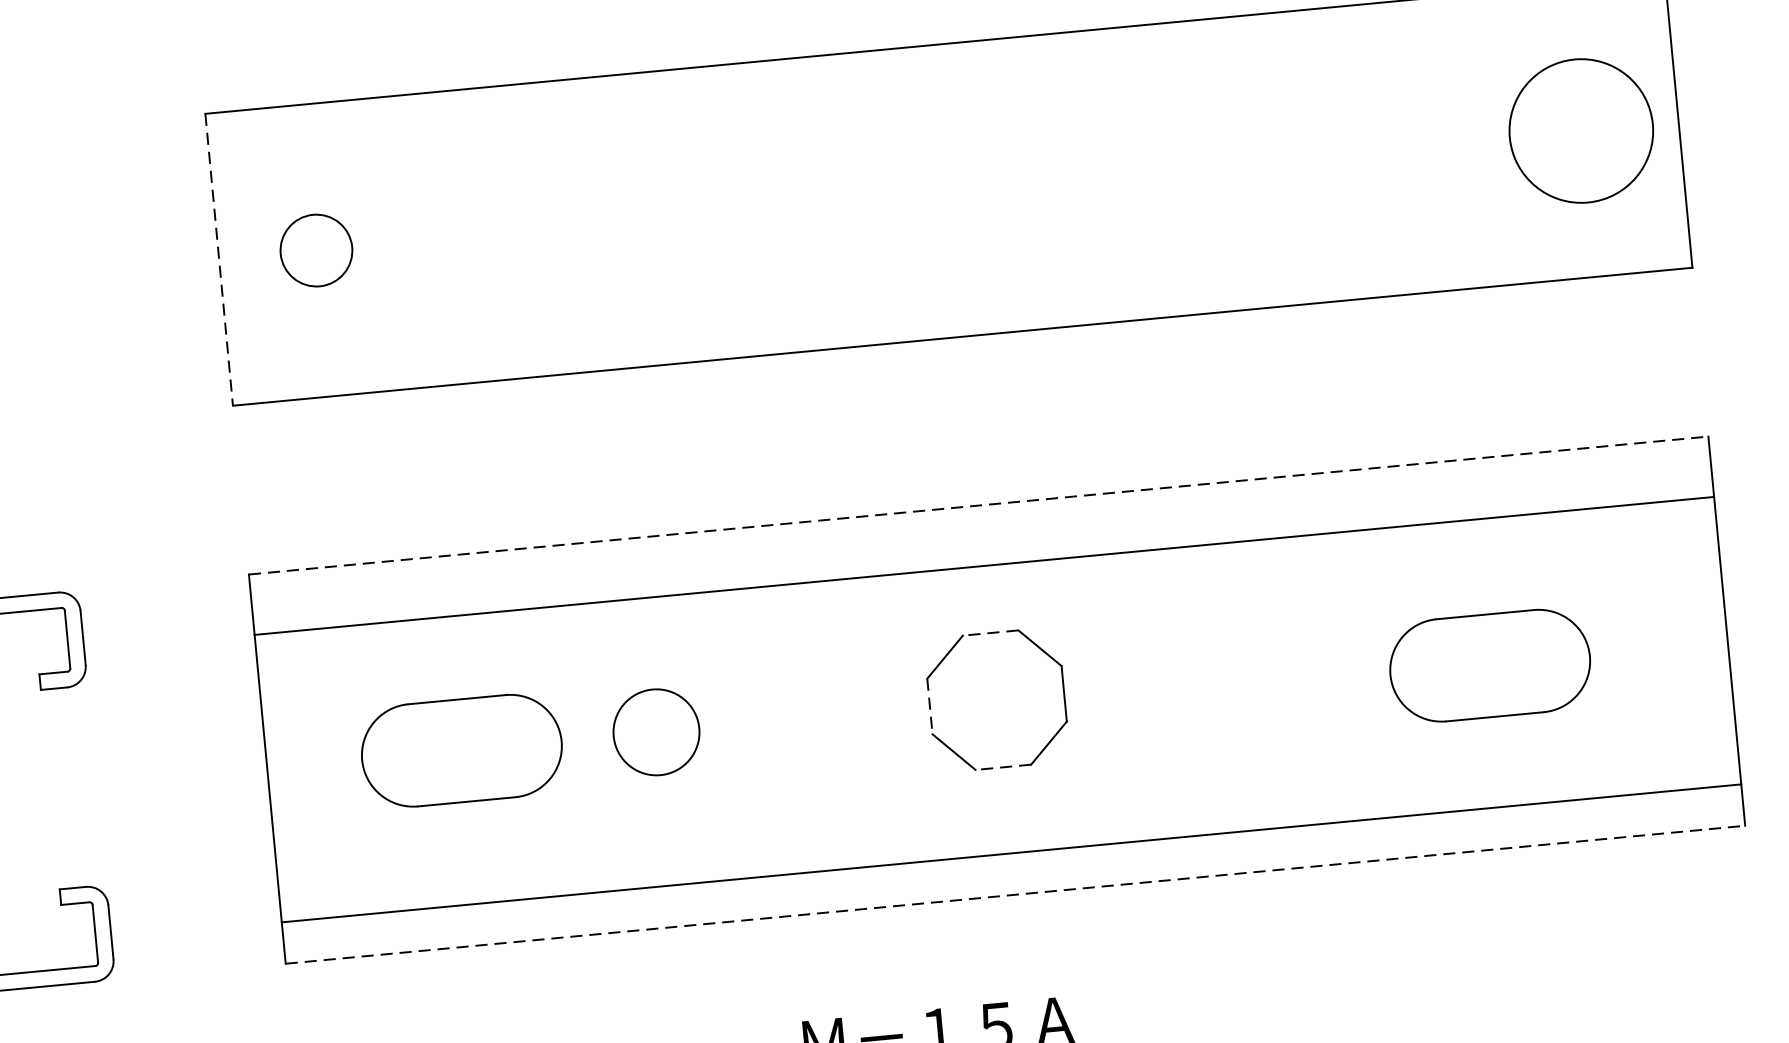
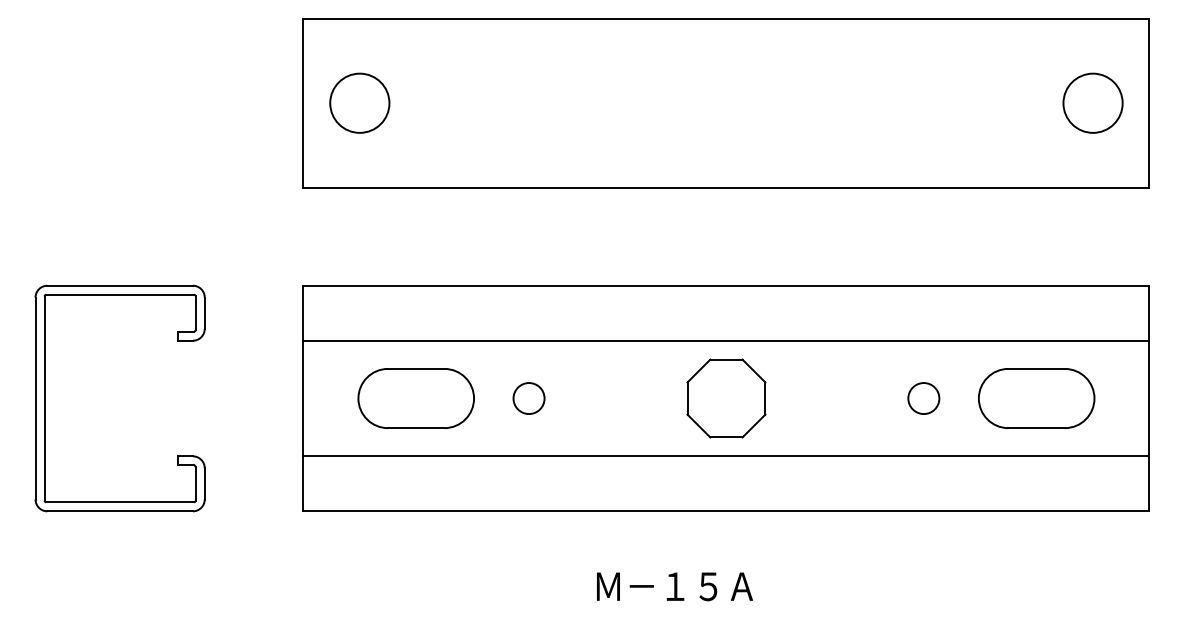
circle: (1580, 129) -> (1092, 102), size x0.71
circle: (315, 249) -> (359, 102), size x1.43
line: (219, 260) -> (303, 103), dashed -> solid
line: (978, 505) -> (726, 285), dashed -> solid
line: (984, 565) -> (726, 340), moved
line: (989, 632) -> (725, 359), dashed -> solid
part: (1489, 665) -> (1036, 398), moved
circle: (1336, 667) -> (923, 398), added
line: (930, 708) -> (687, 399), dashed -> solid
circle: (655, 732) -> (528, 398), size x0.62
line: (1001, 767) -> (725, 437), dashed -> solid
line: (1011, 853) -> (726, 456), moved
line: (1015, 895) -> (726, 511), dashed -> solid

